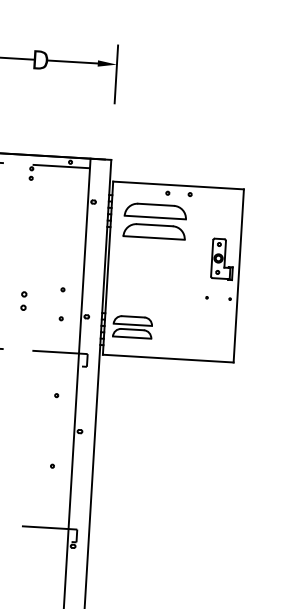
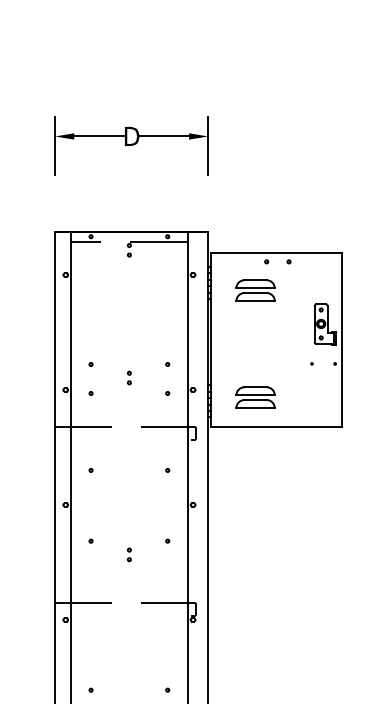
part: (154, 221) -> (255, 290), size x0.62
part: (24, 300) -> (129, 377), size x0.71
part: (132, 327) -> (255, 397), moved
part: (13, 477) -> (129, 554), added

